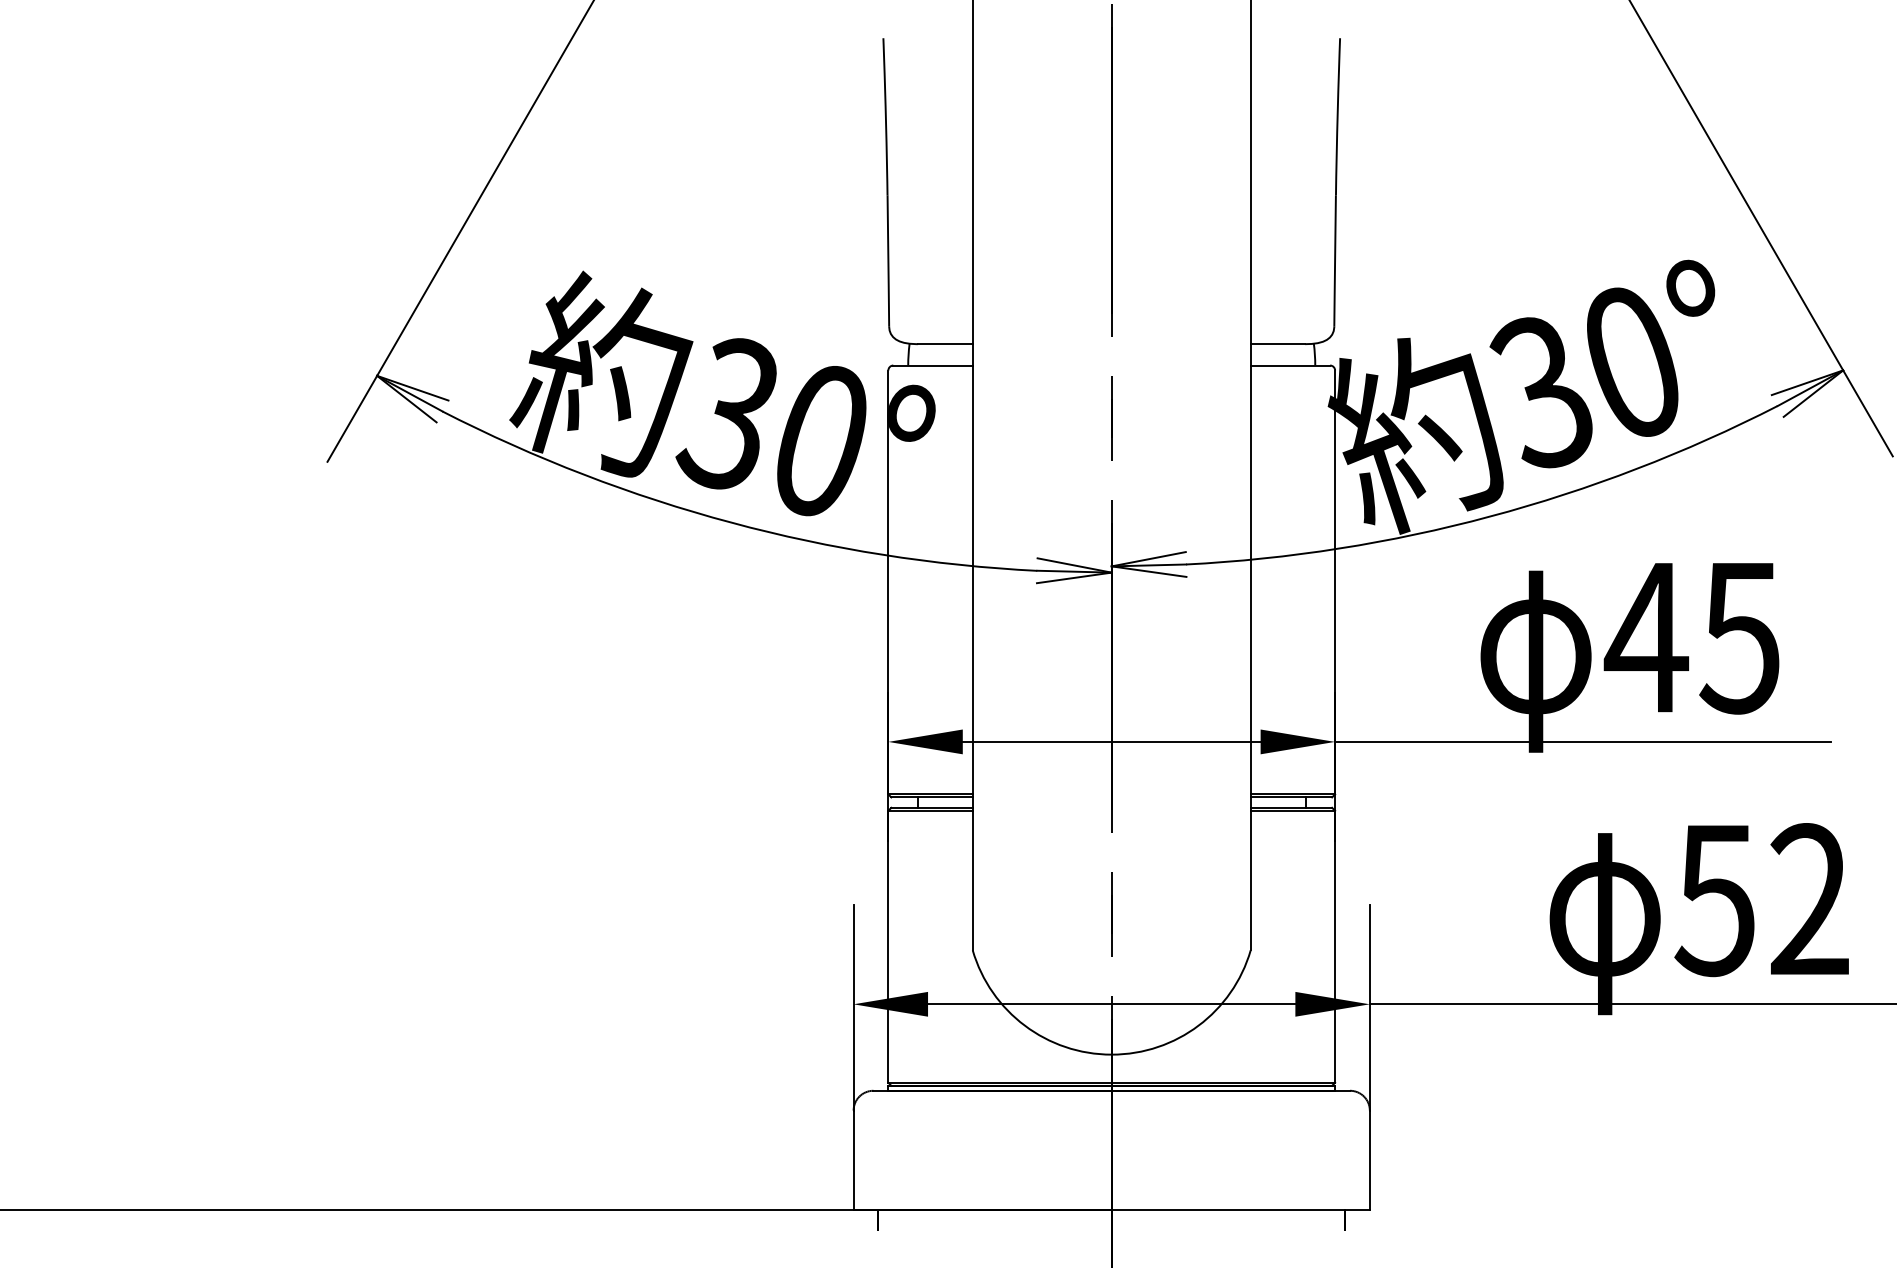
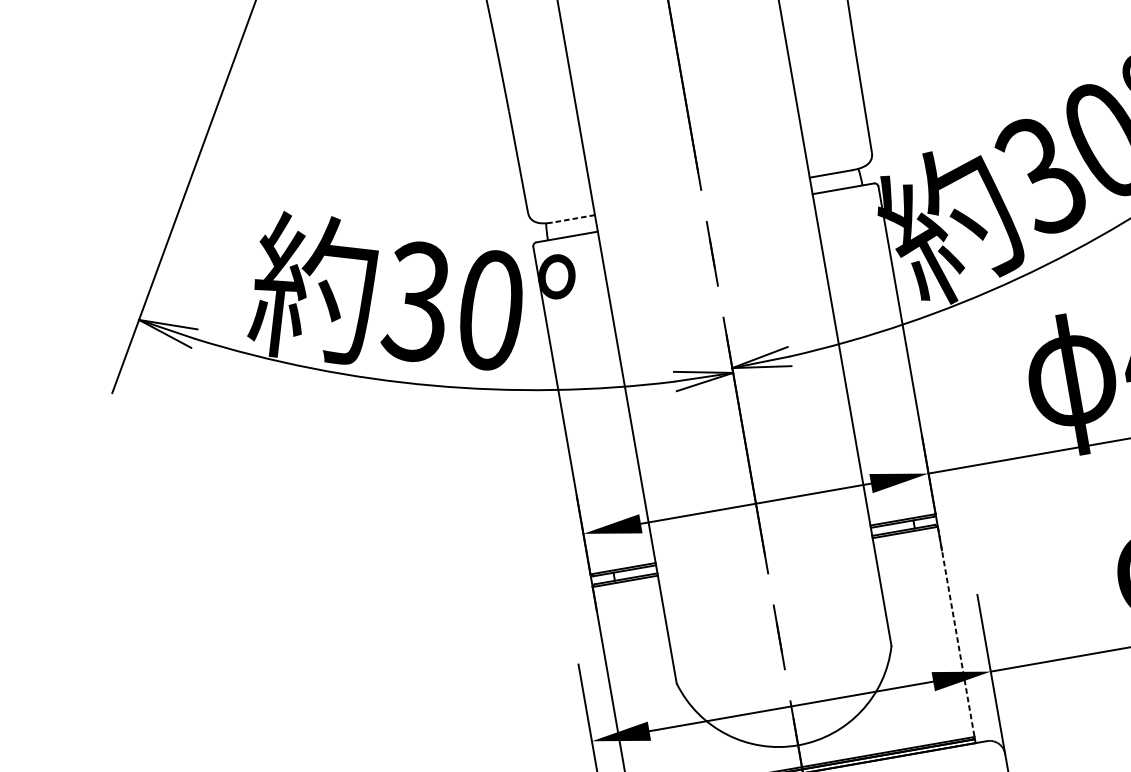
line: (944, 344) -> (573, 219), solid -> dashed
line: (1335, 947) -> (956, 632), solid -> dashed

